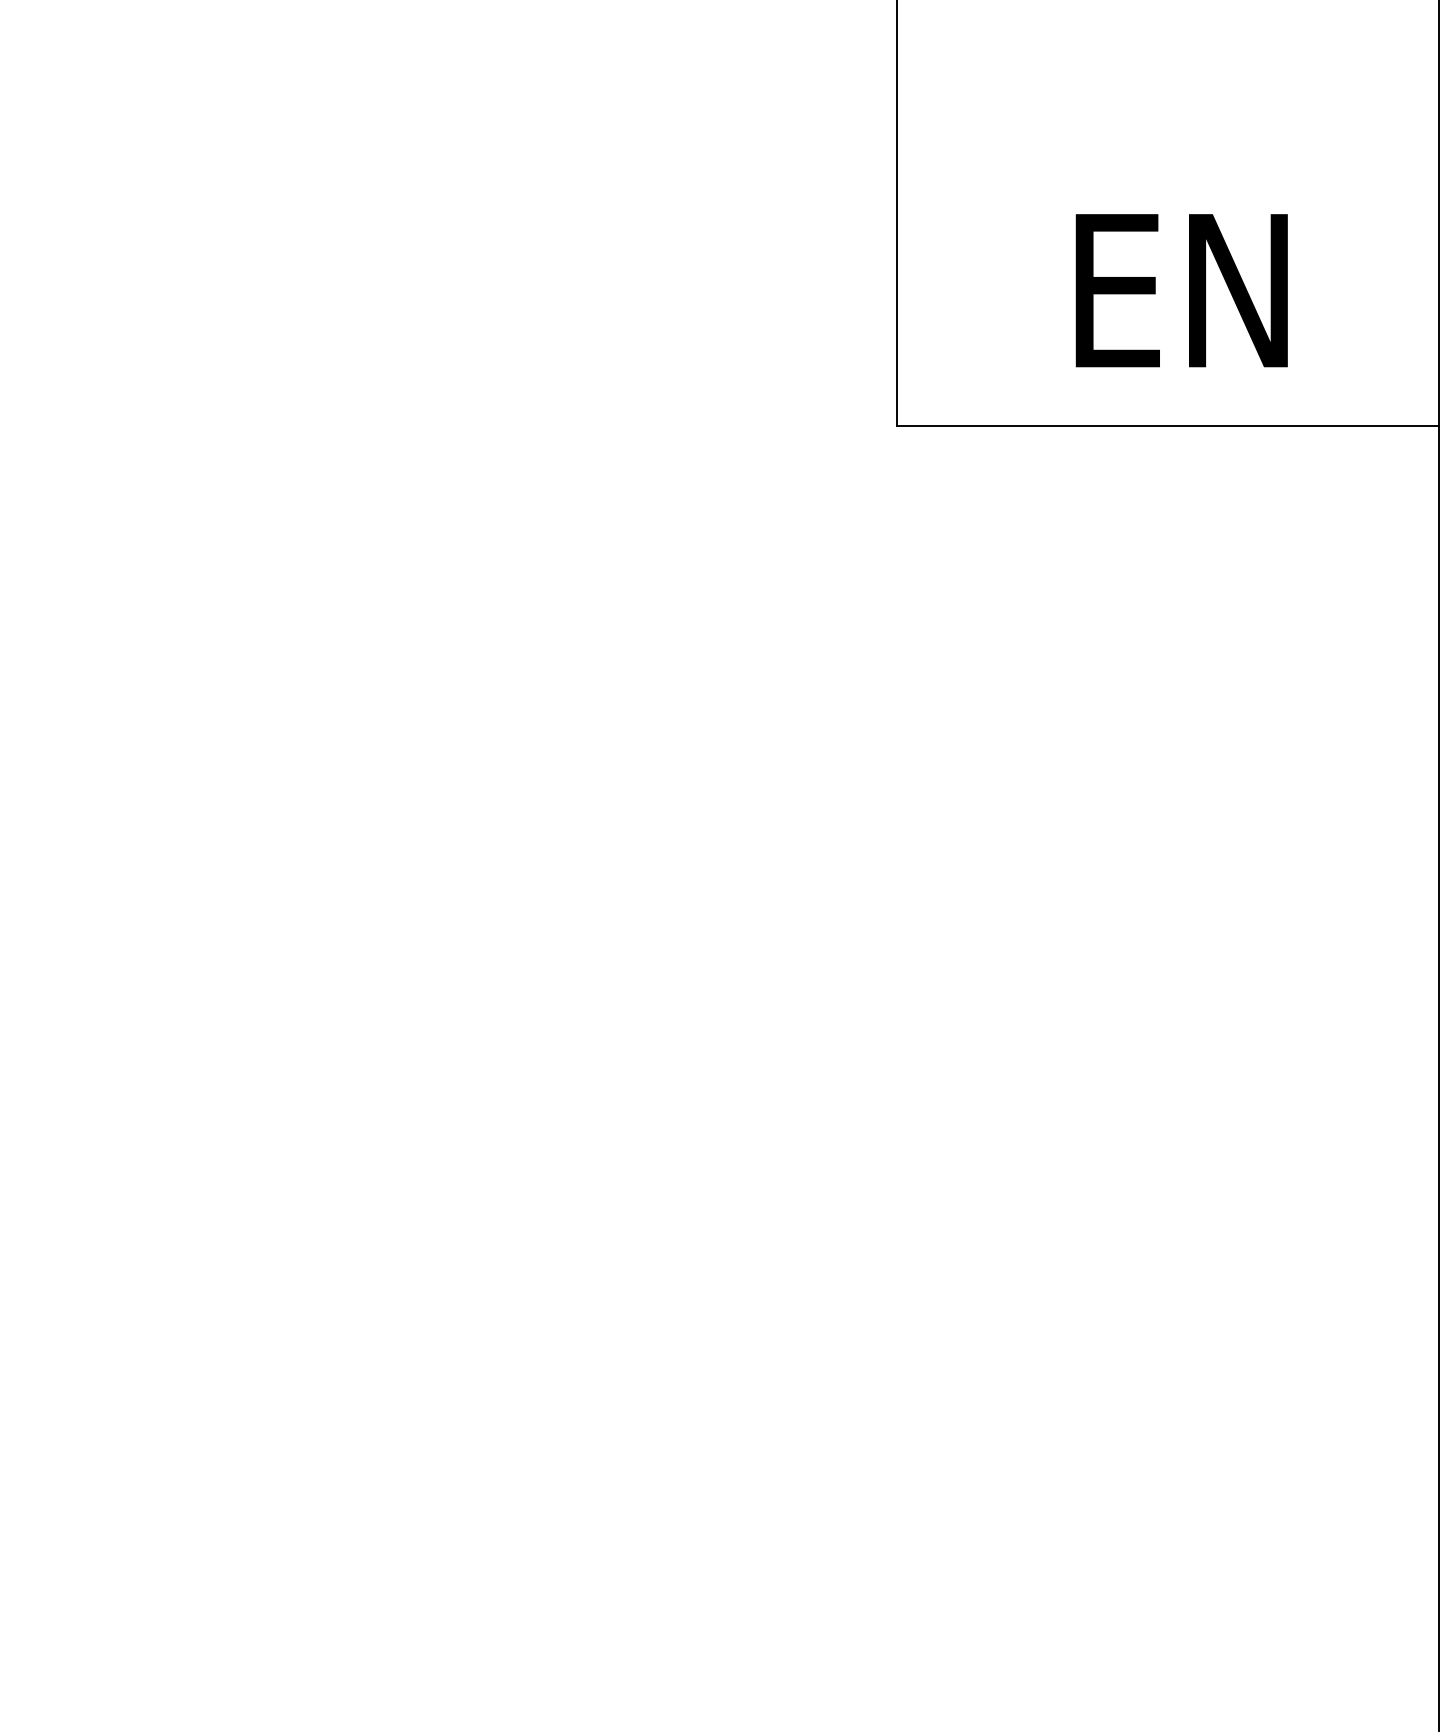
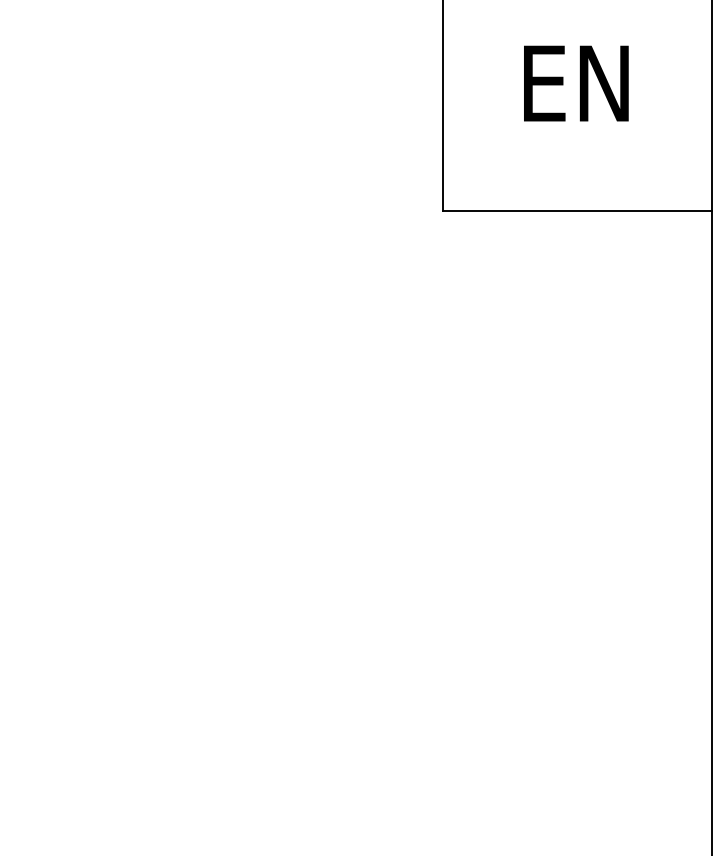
text: (1182, 290) -> (576, 83), moved

